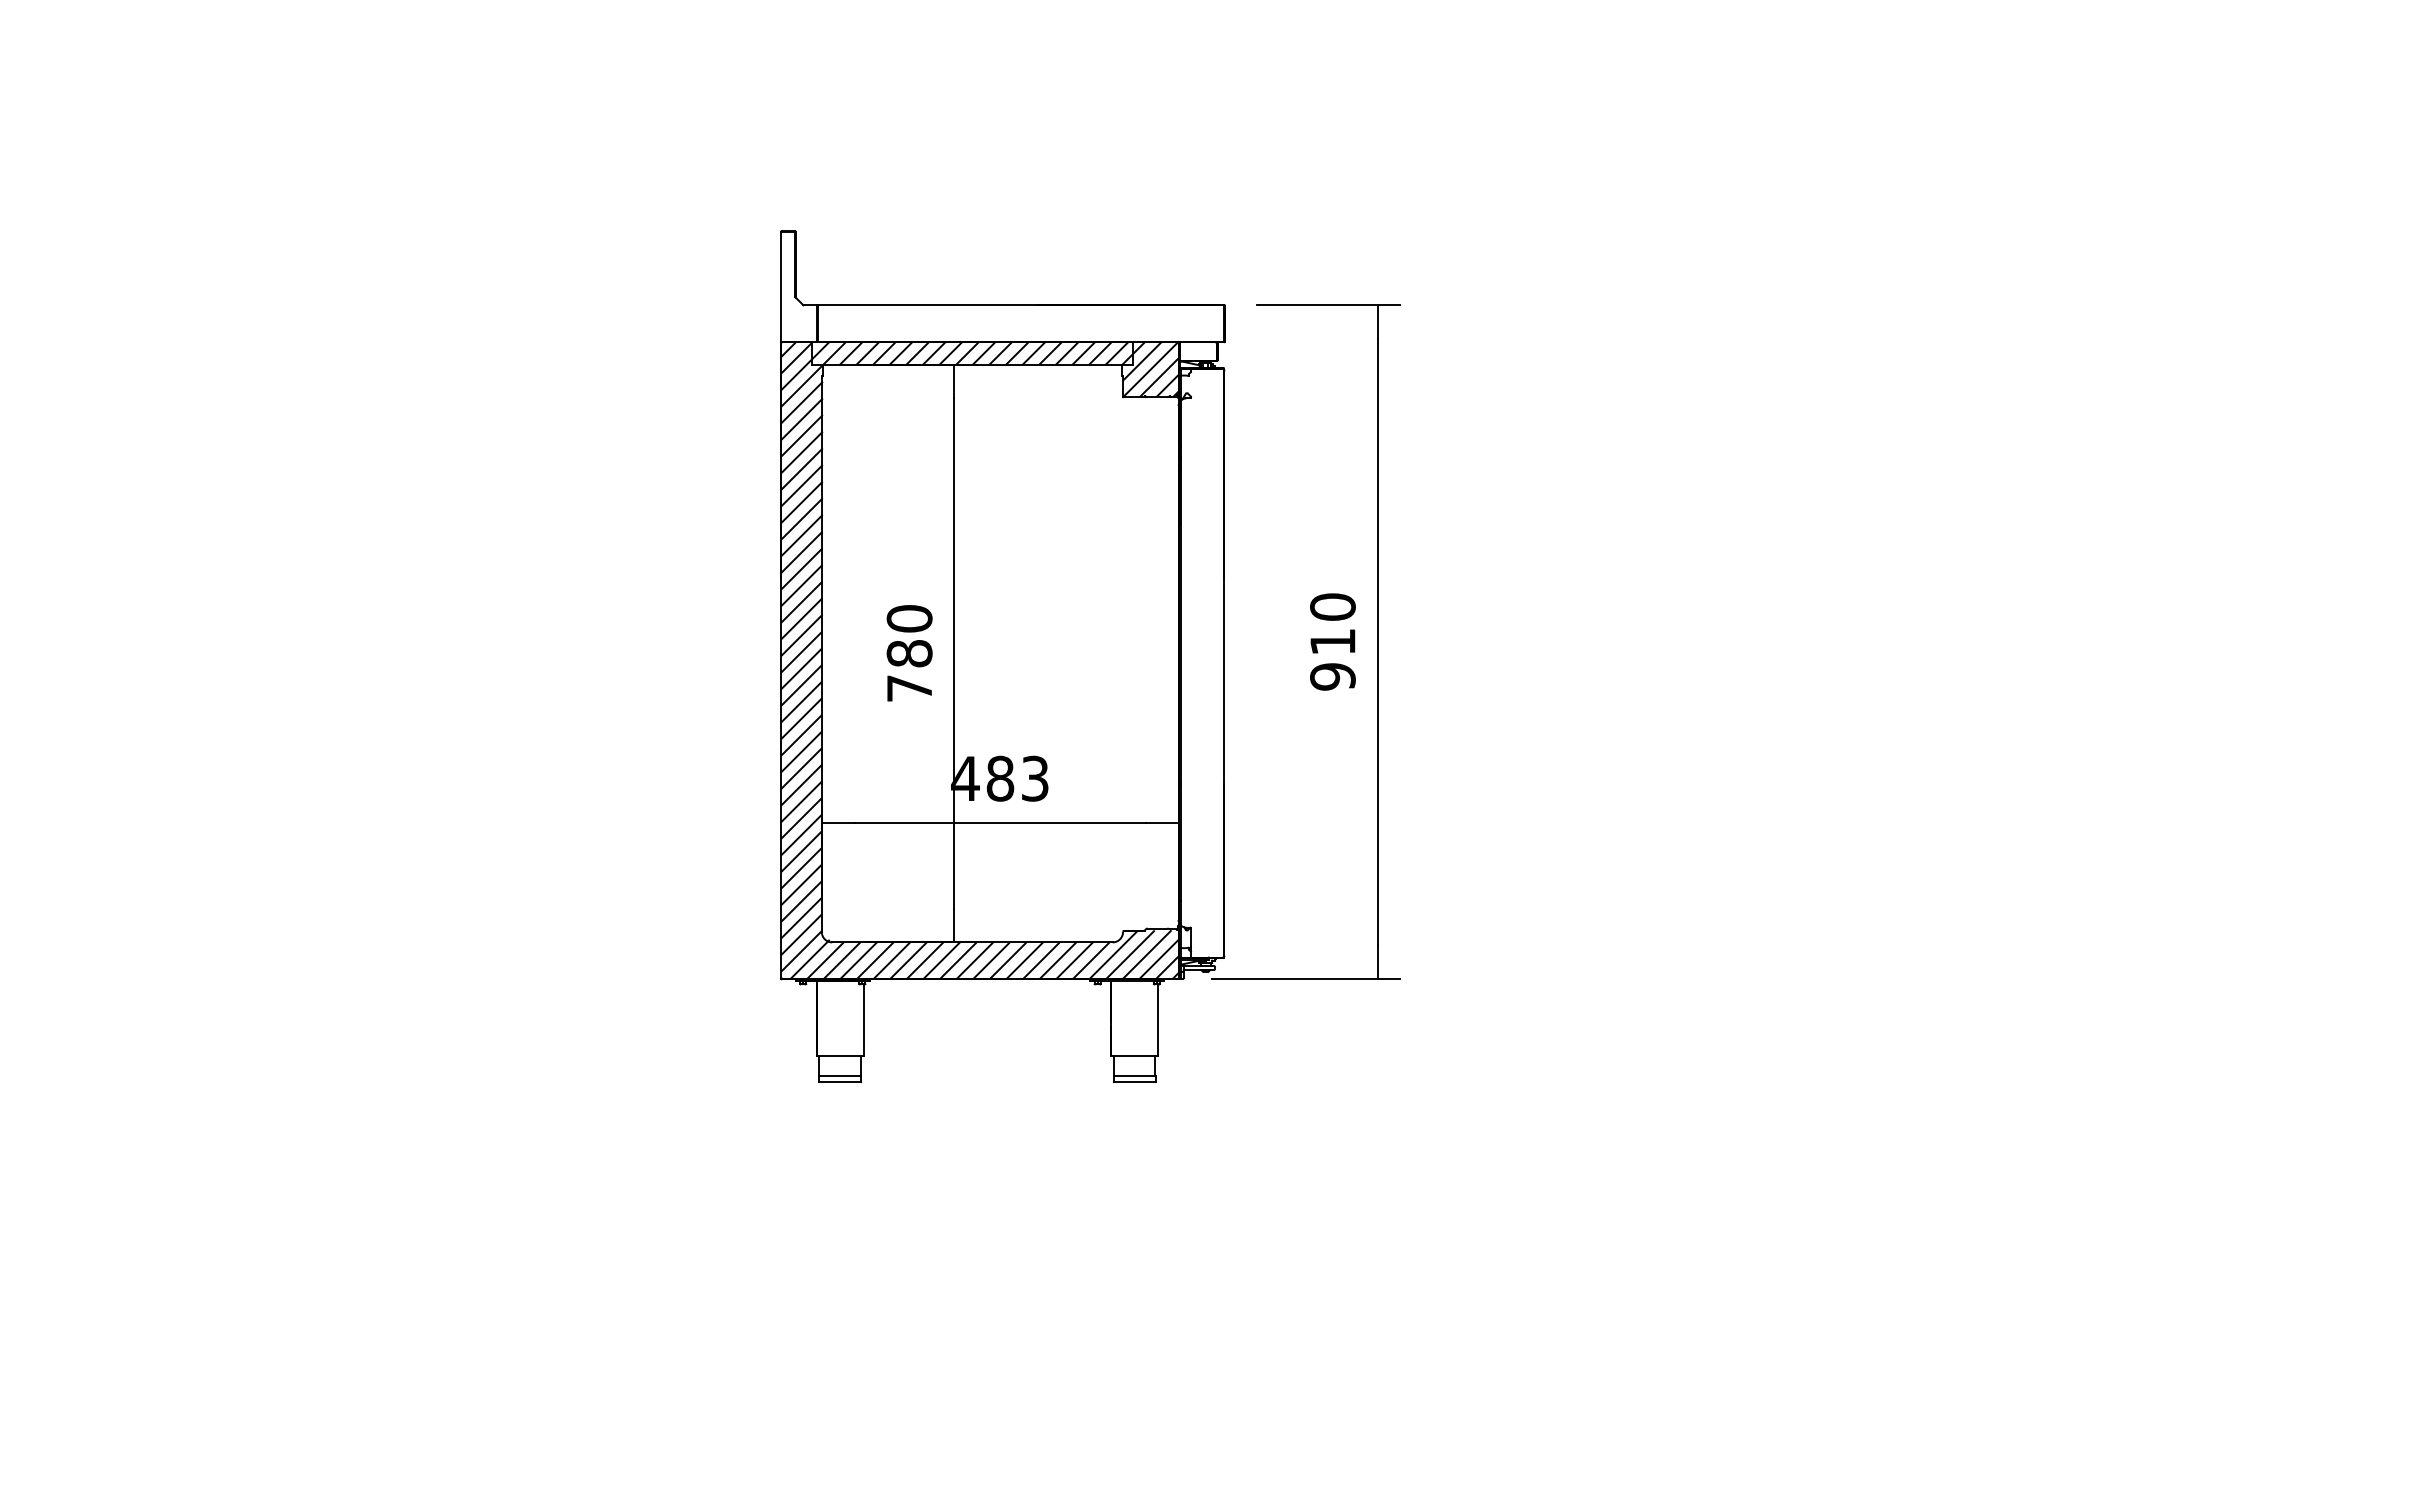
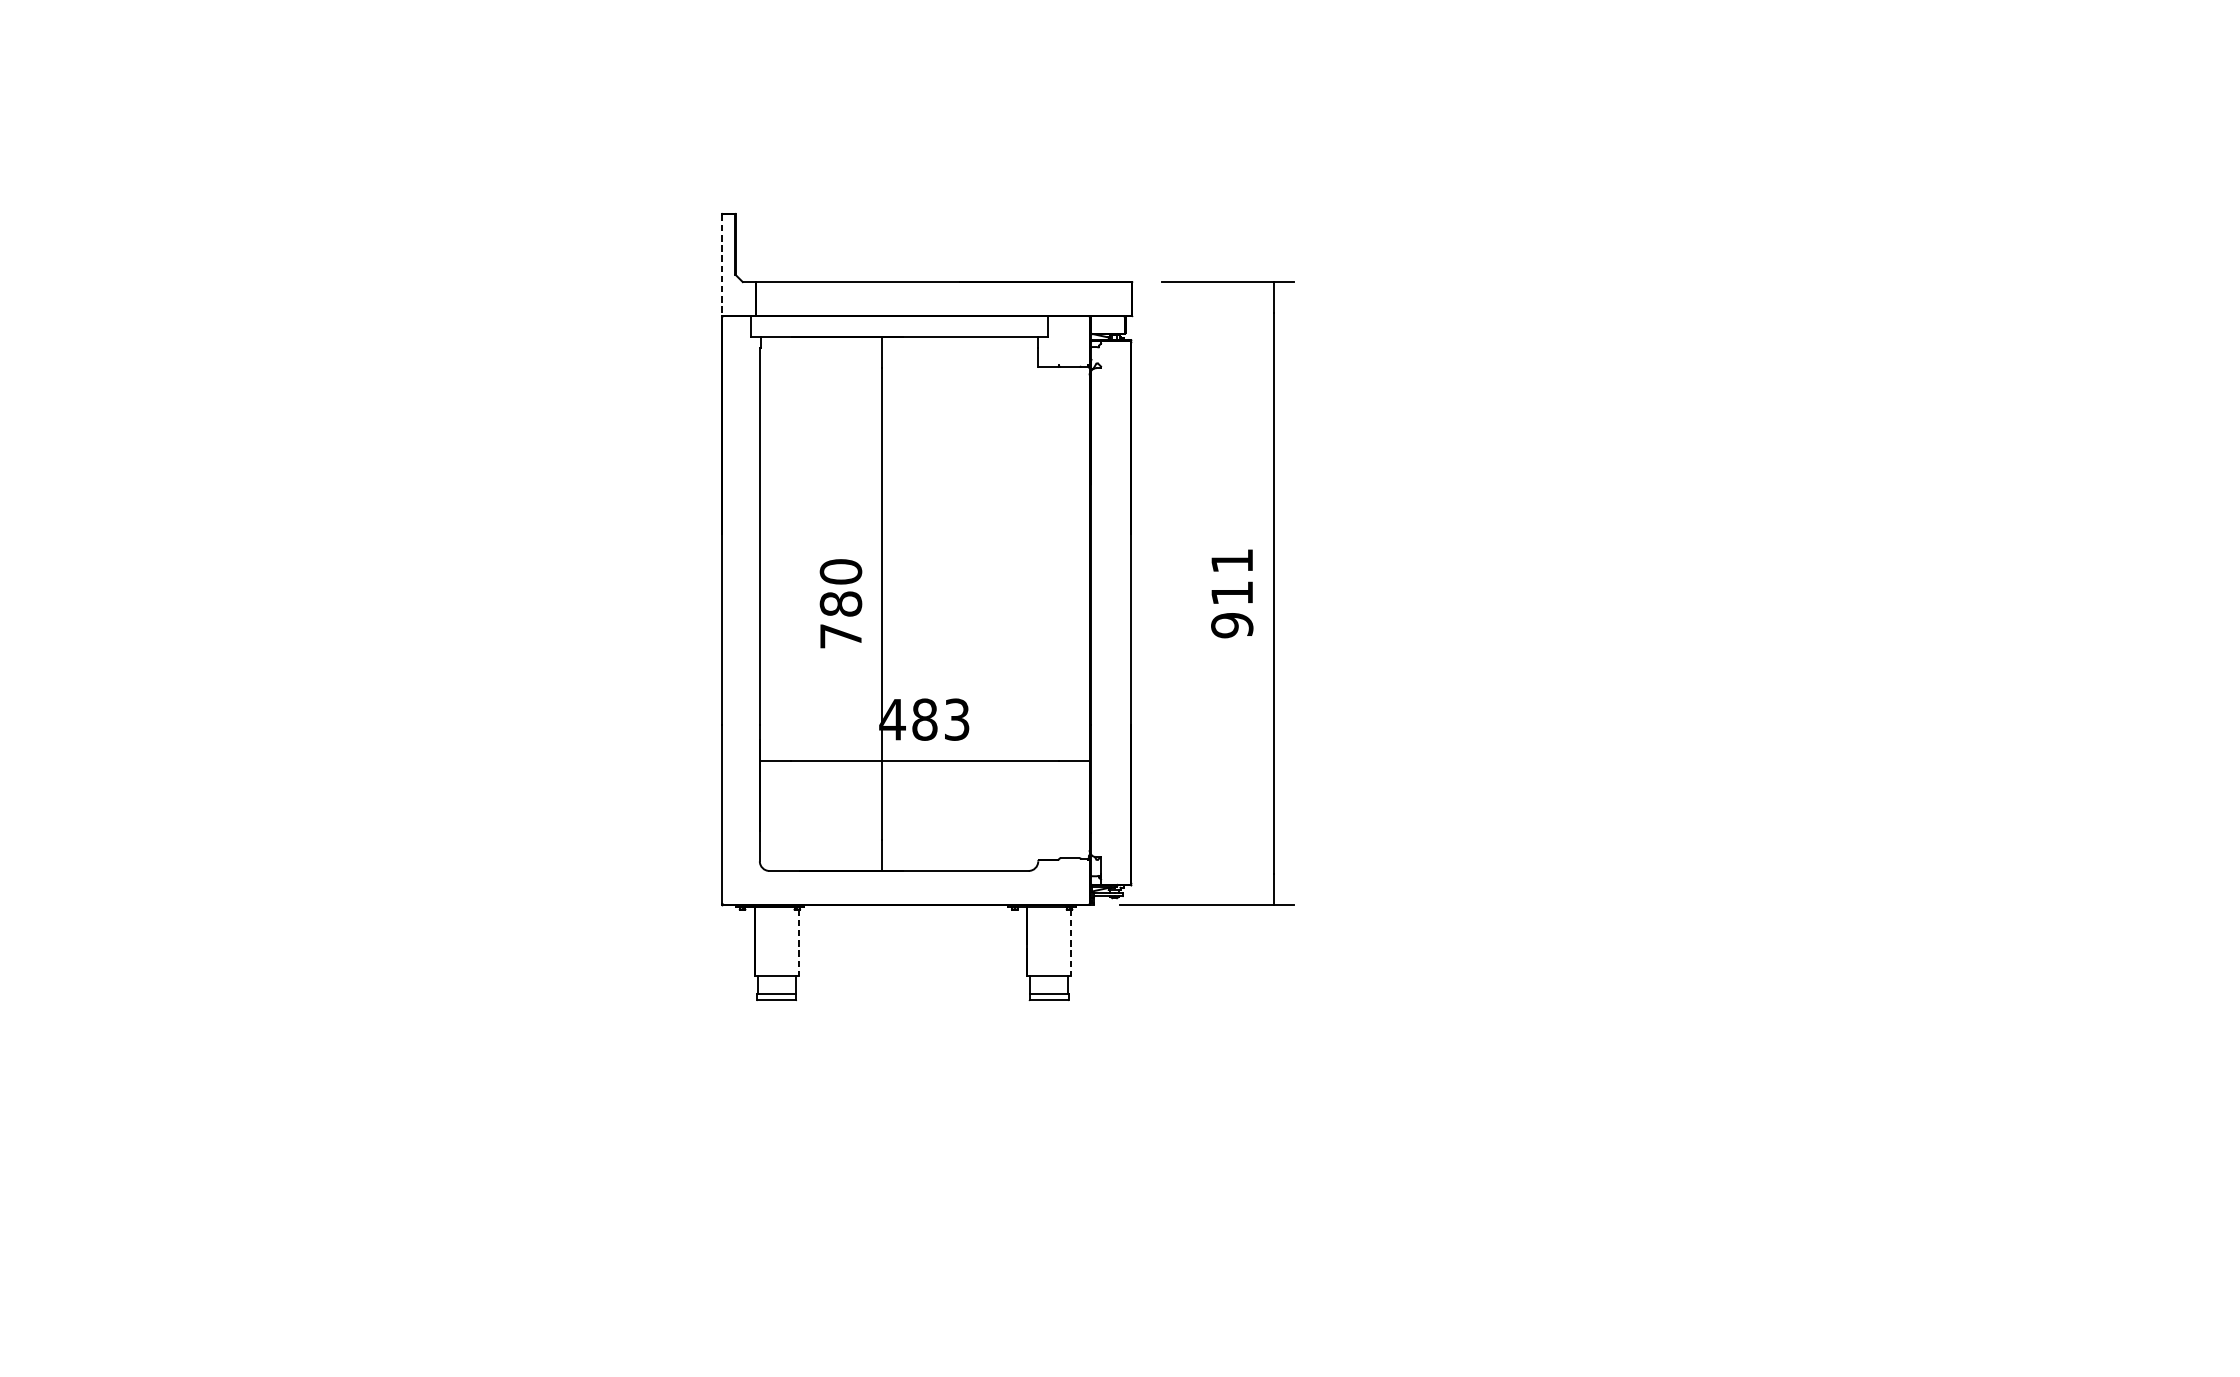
line: (780, 287) -> (721, 265), solid -> dashed
text: (1332, 606) -> (1231, 560), 910 -> 911
hatch: (979, 660) -> (905, 610), removed
line: (863, 1020) -> (798, 943), solid -> dashed
line: (1158, 1020) -> (1071, 943), solid -> dashed

